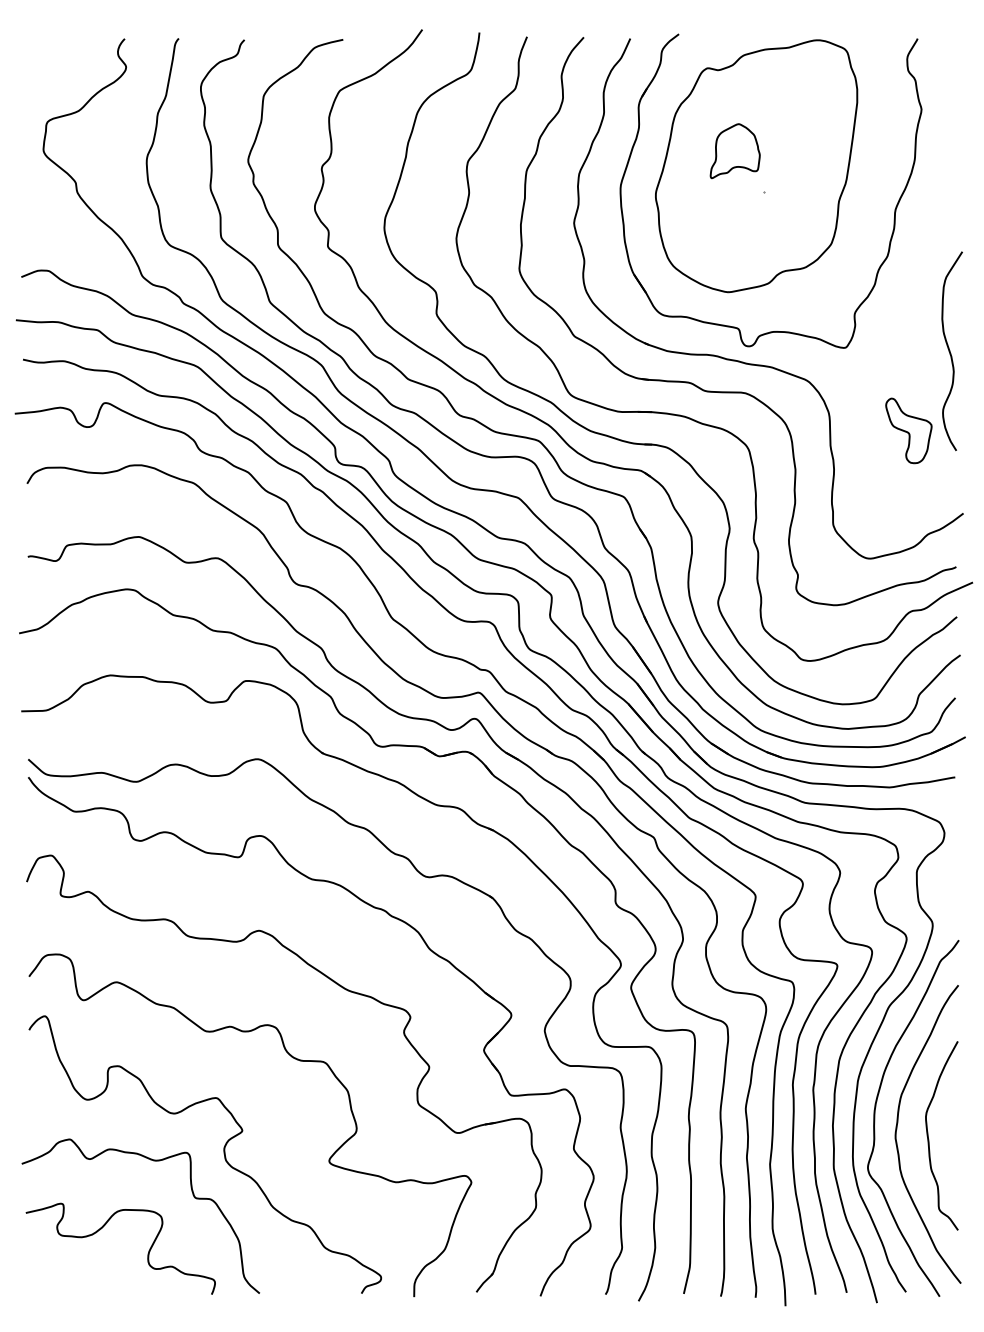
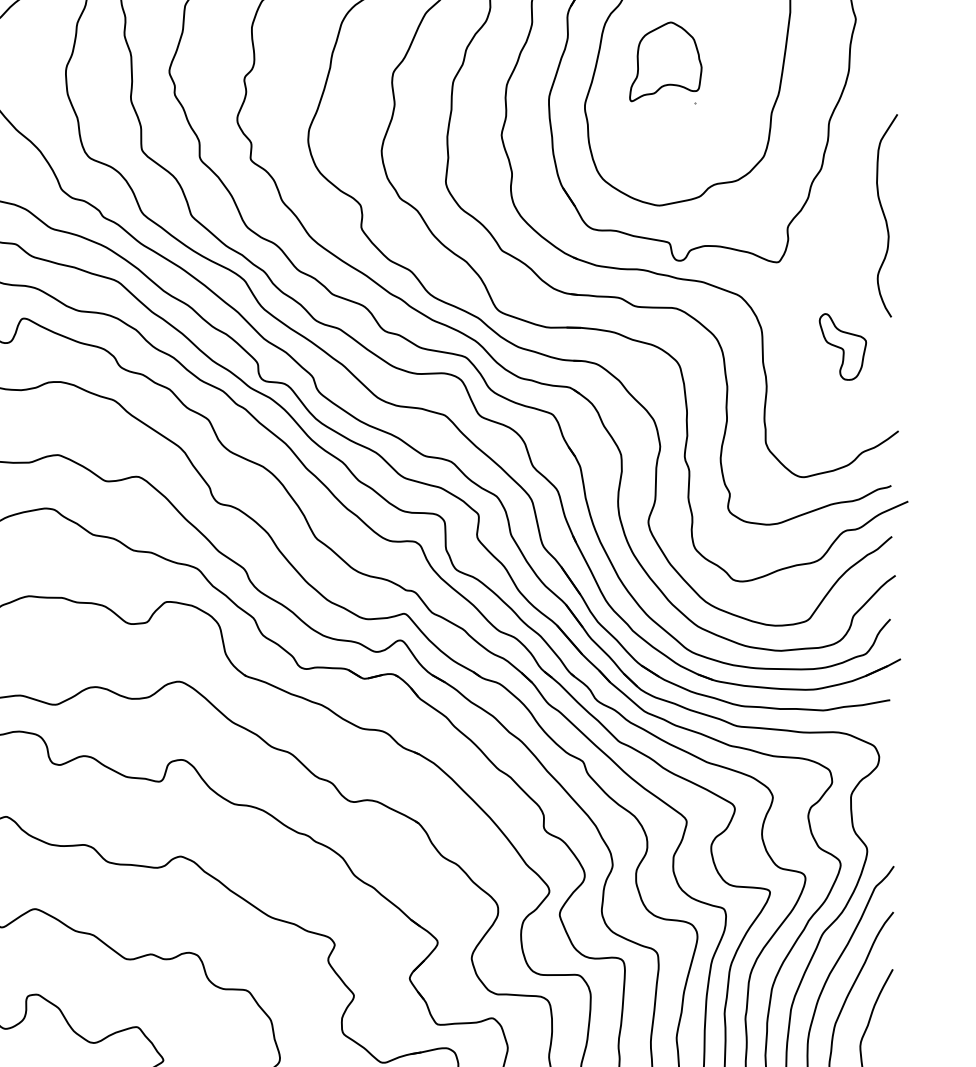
part: (735, 150) -> (666, 61), size x1.43
curve: (950, 351) -> (885, 216), moved

